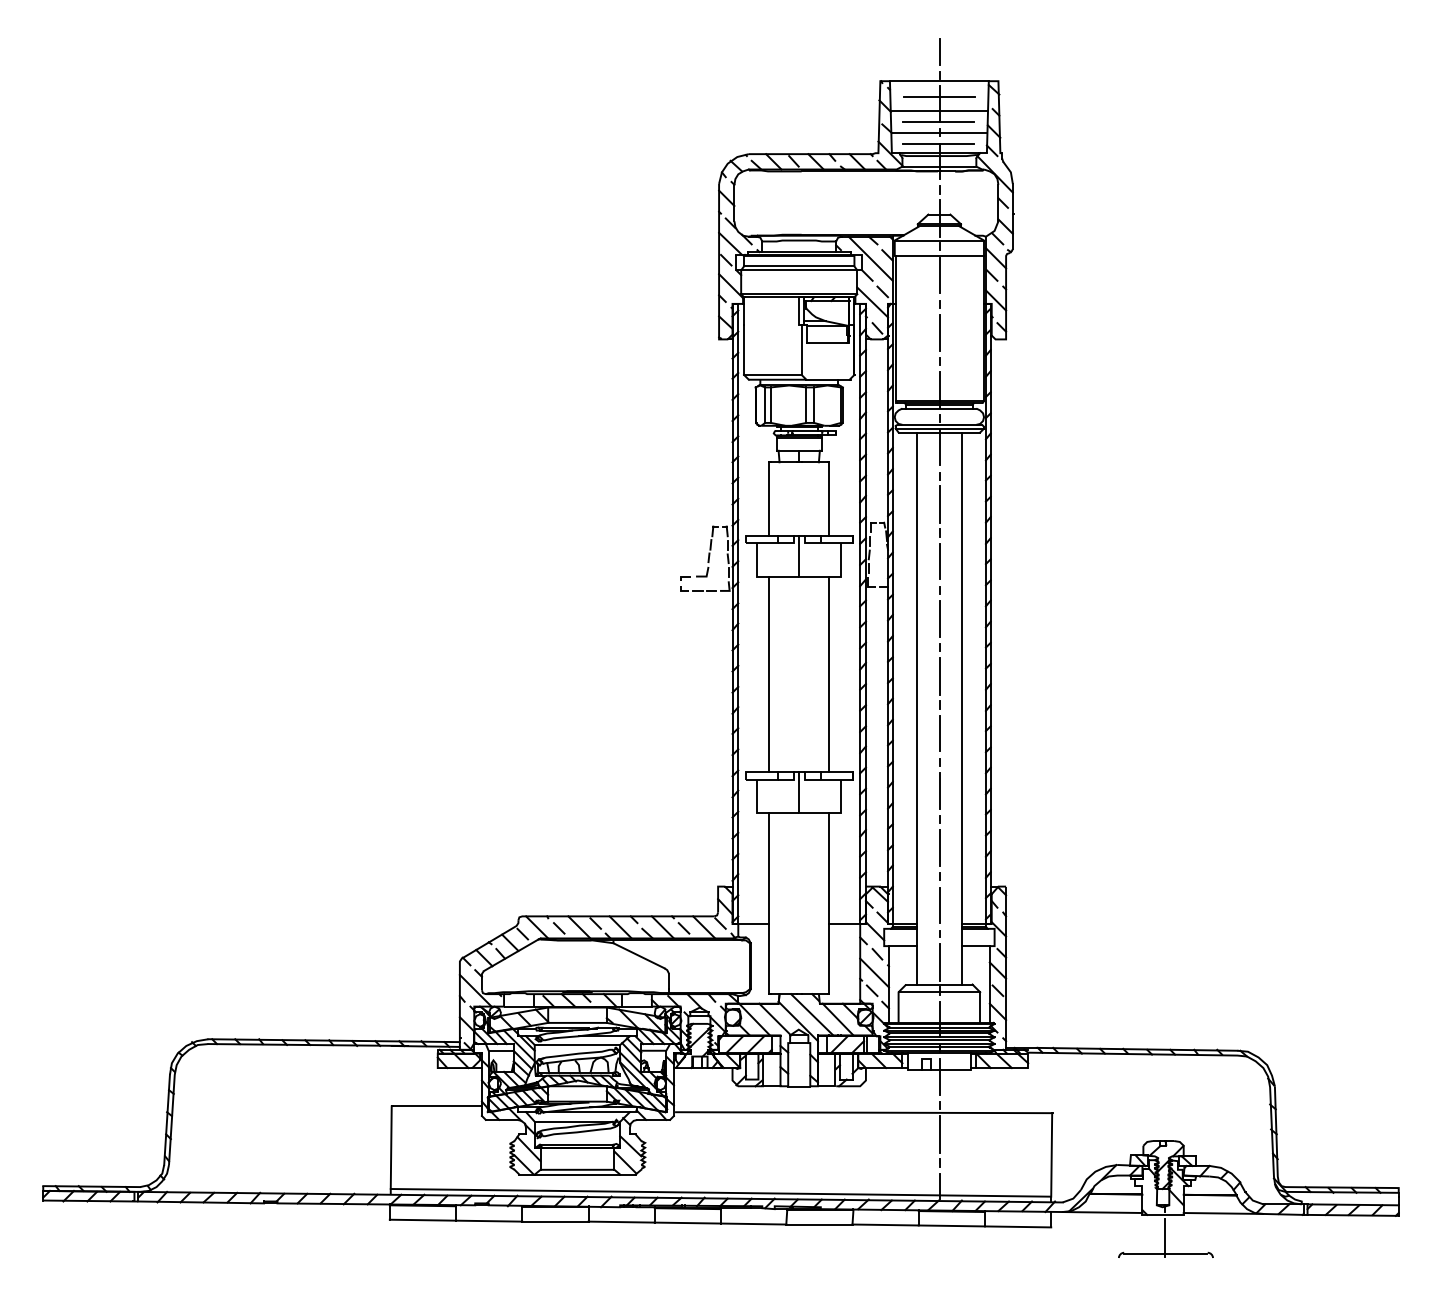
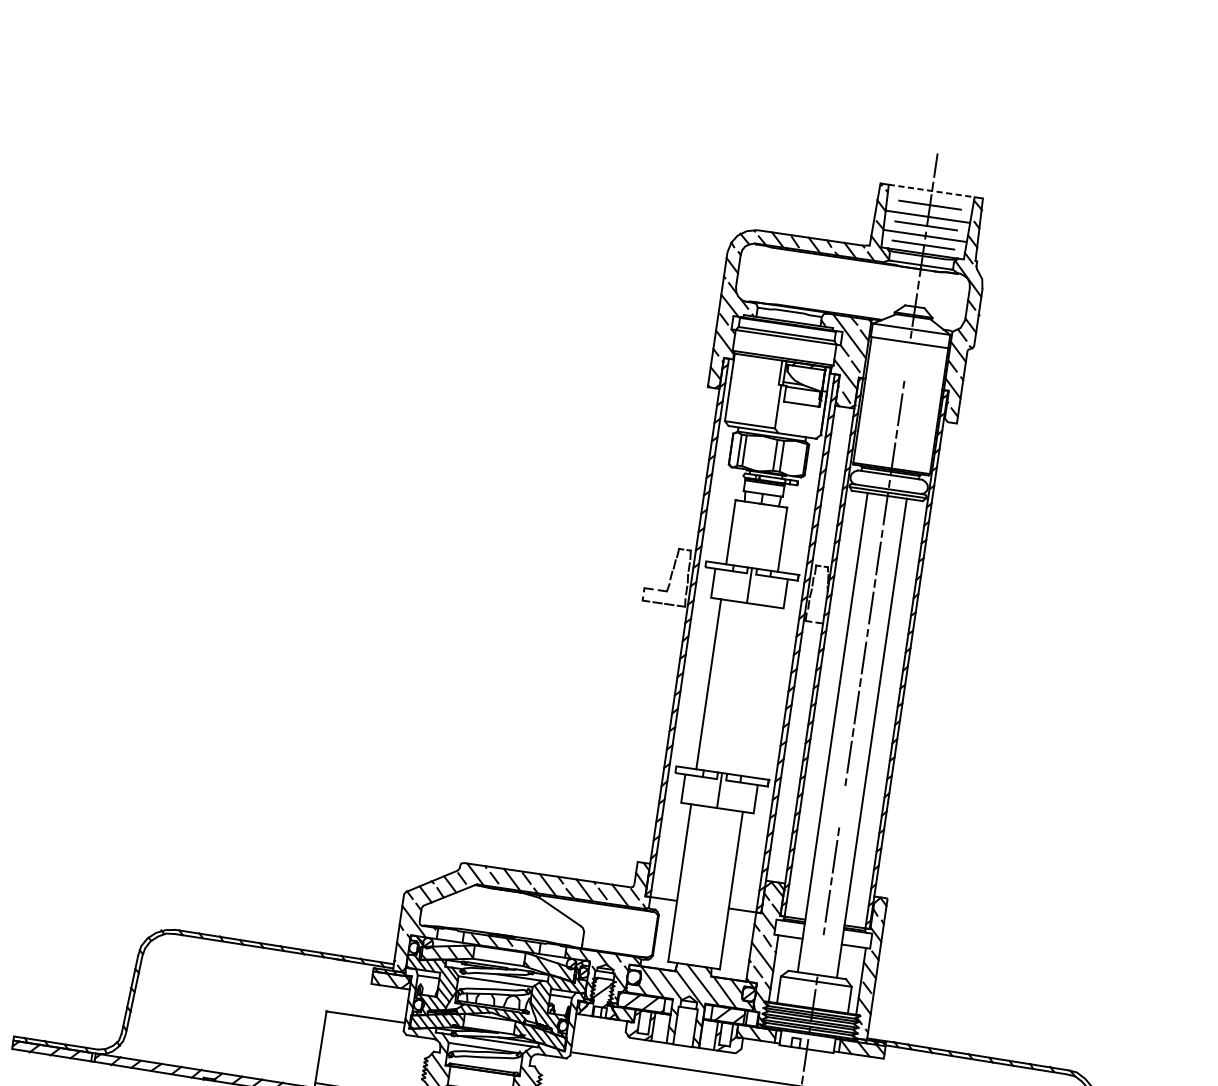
line: (939, 81) -> (931, 191), solid -> dashed
line: (939, 275) -> (907, 359), removed
line: (828, 674) -> (760, 691), removed
line: (939, 790) -> (842, 806), removed
line: (939, 962) -> (820, 955), removed

